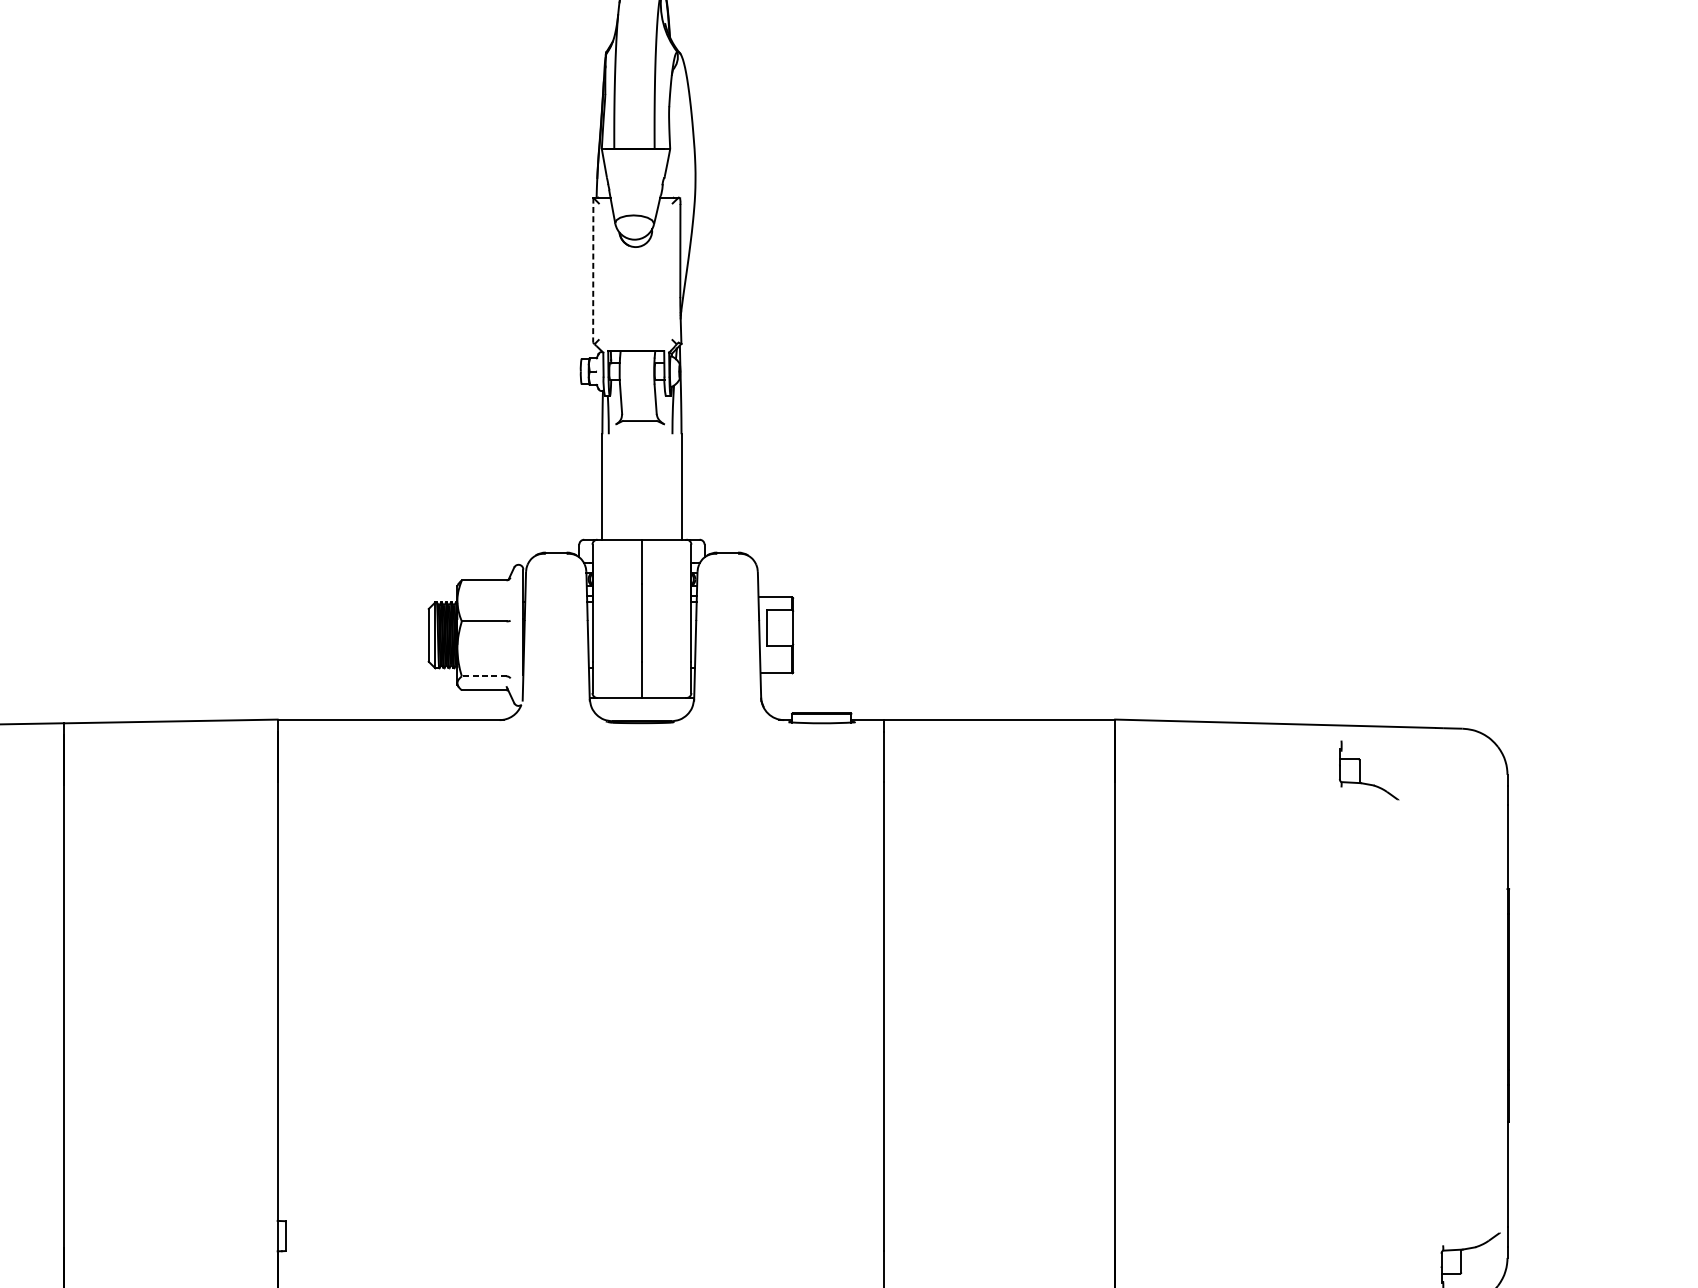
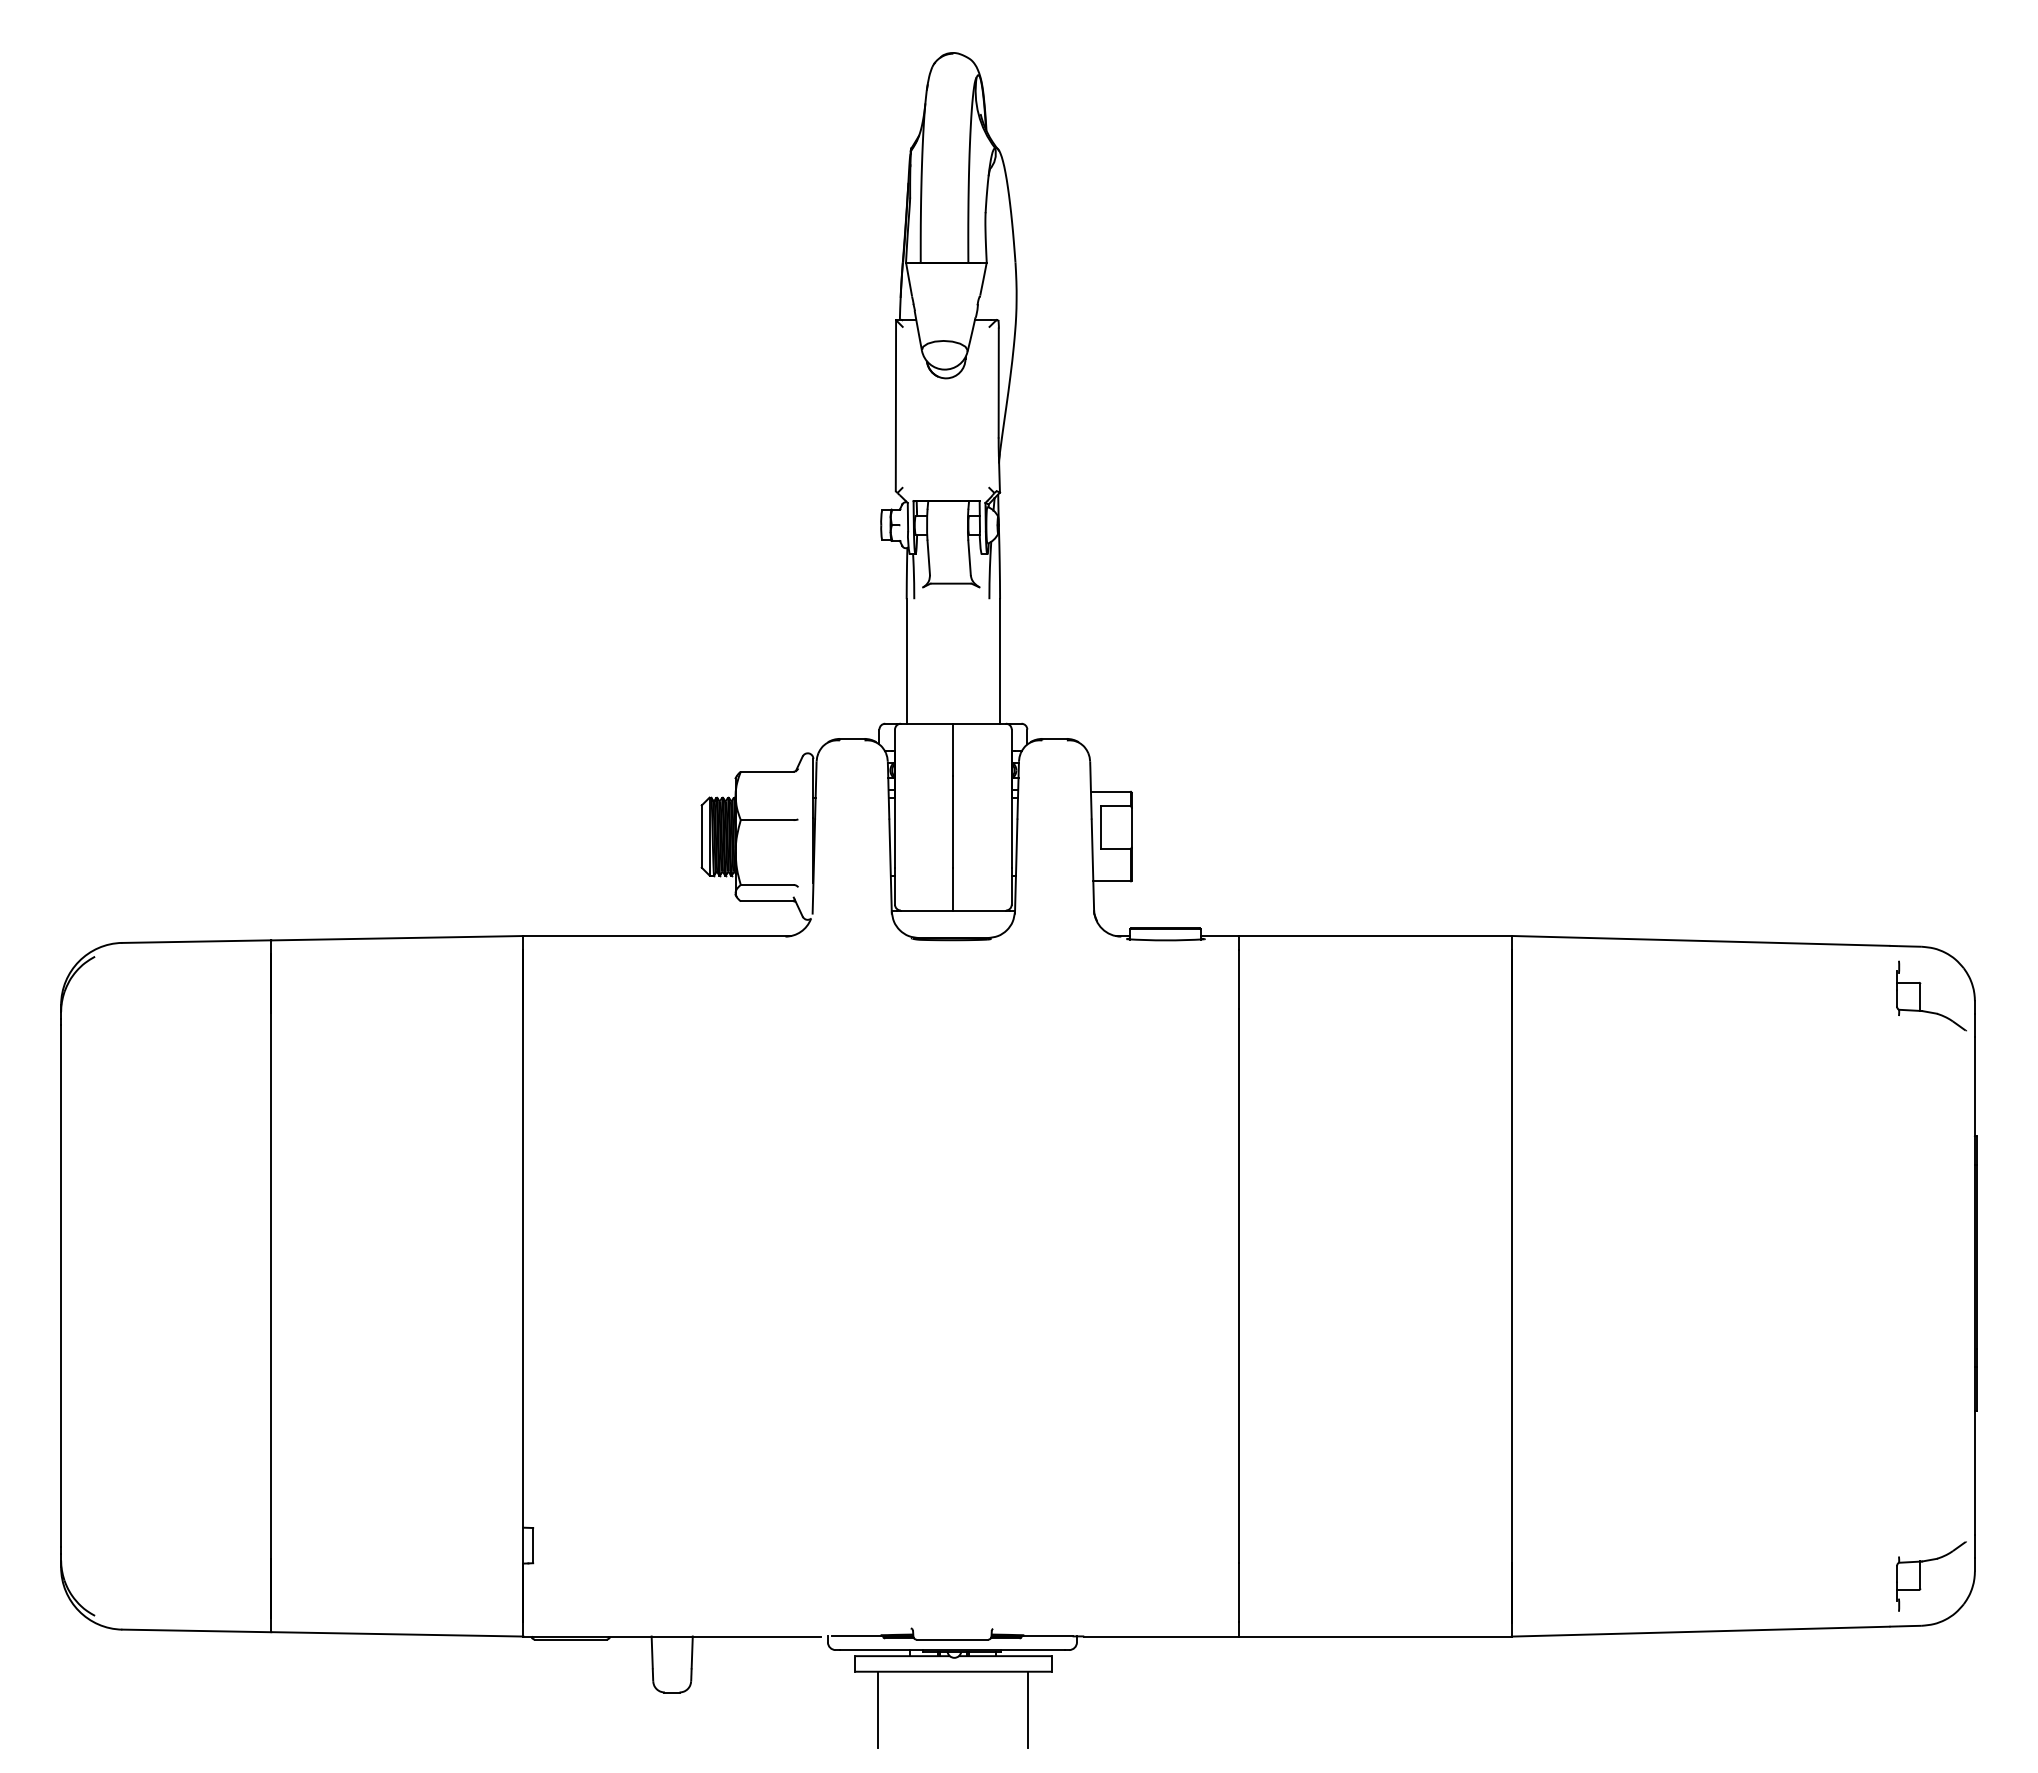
line: (592, 270) -> (895, 405), dashed -> solid
line: (483, 675) -> (766, 884), dashed -> solid
part: (1359, 770) -> (1920, 995), moved

